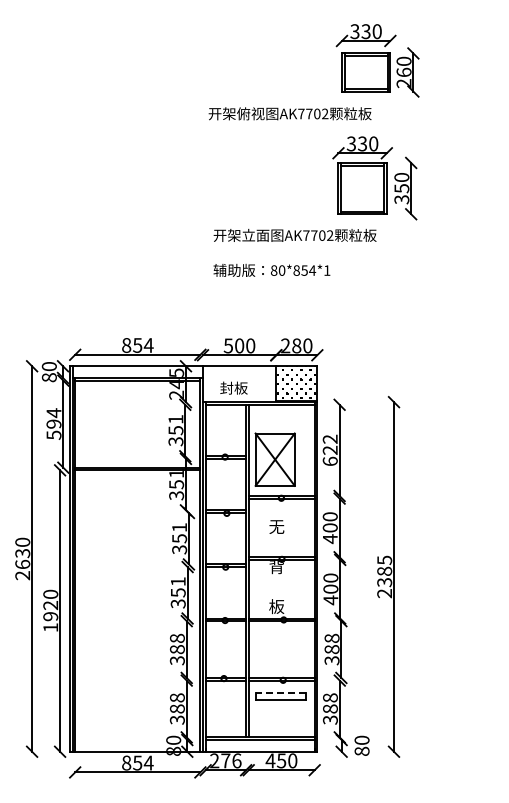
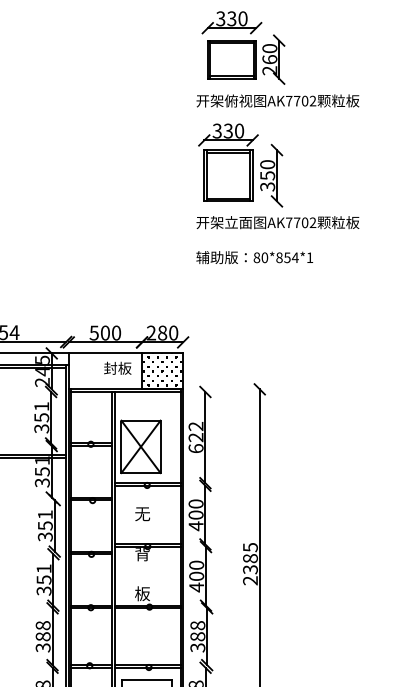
text: (289, 113) -> (277, 100), moved
text: (294, 252) -> (277, 239), moved
text: (233, 387) -> (117, 367), moved
line: (280, 693) -> (146, 680), dashed -> solid

